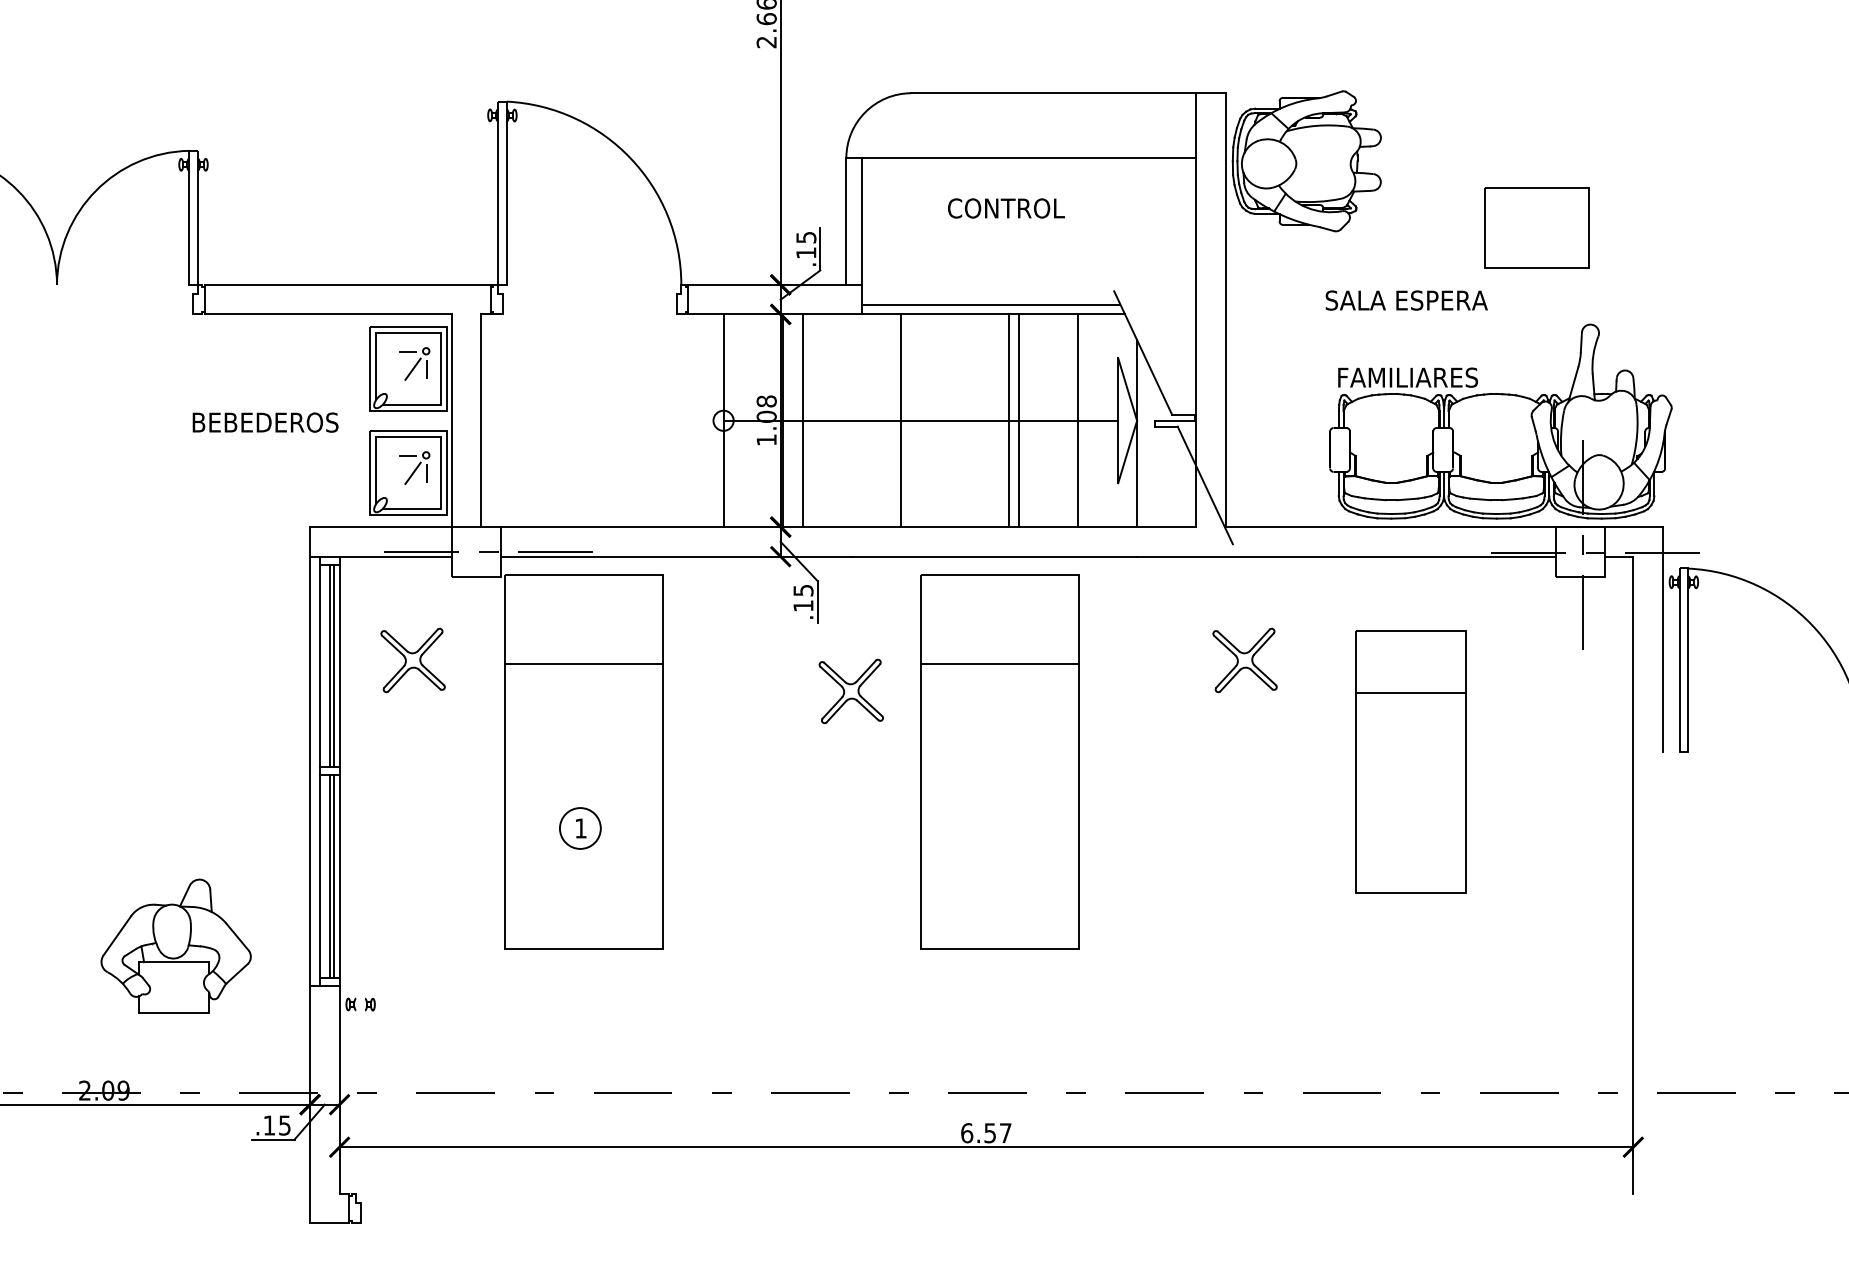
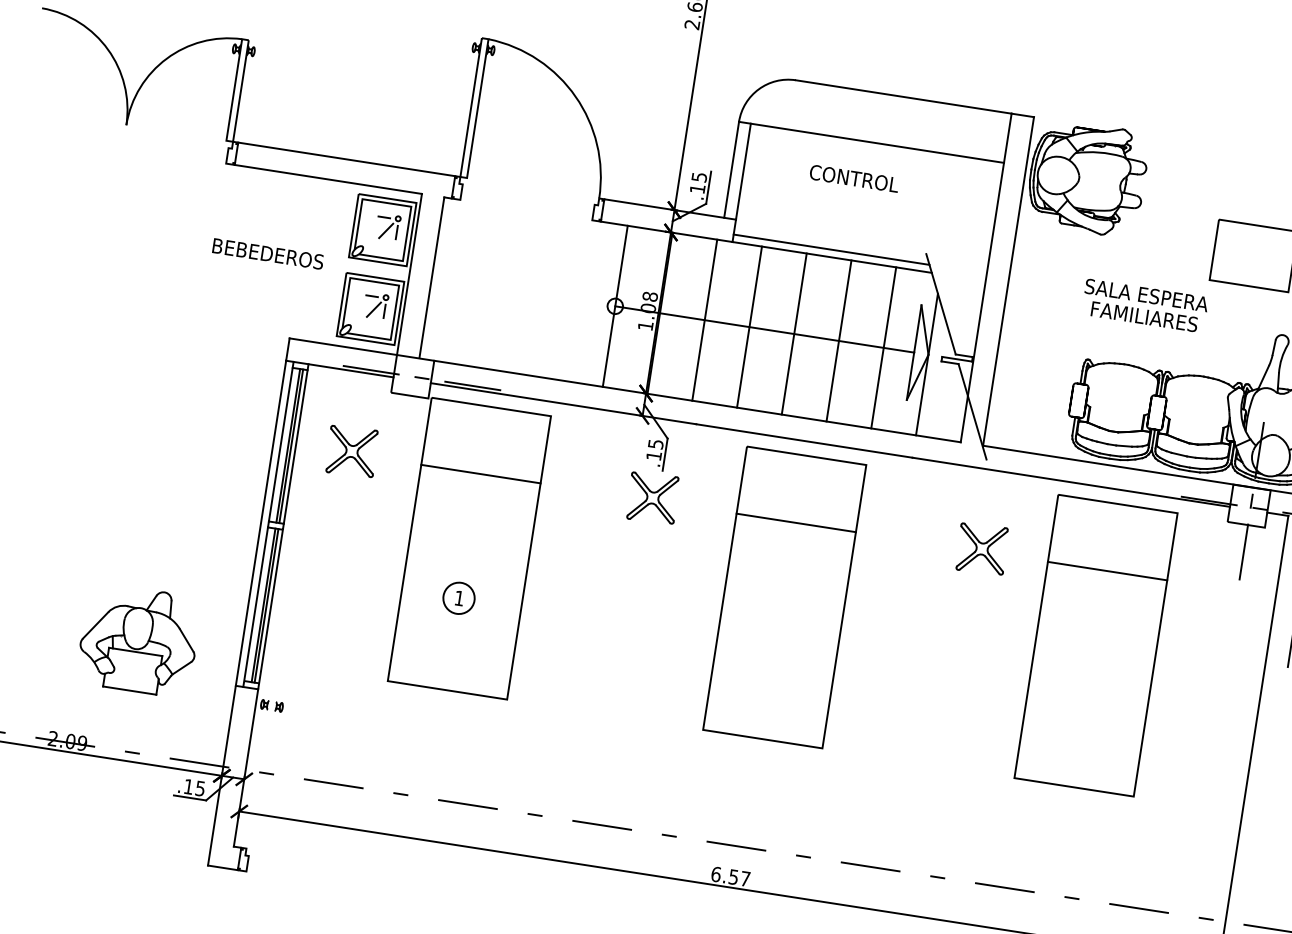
text: (1408, 377) -> (1144, 316), moved
line: (802, 420) -> (704, 319), moved
line: (1008, 420) -> (794, 333), moved
part: (850, 691) -> (652, 497), moved
part: (1410, 761) -> (1095, 644), size x1.43

